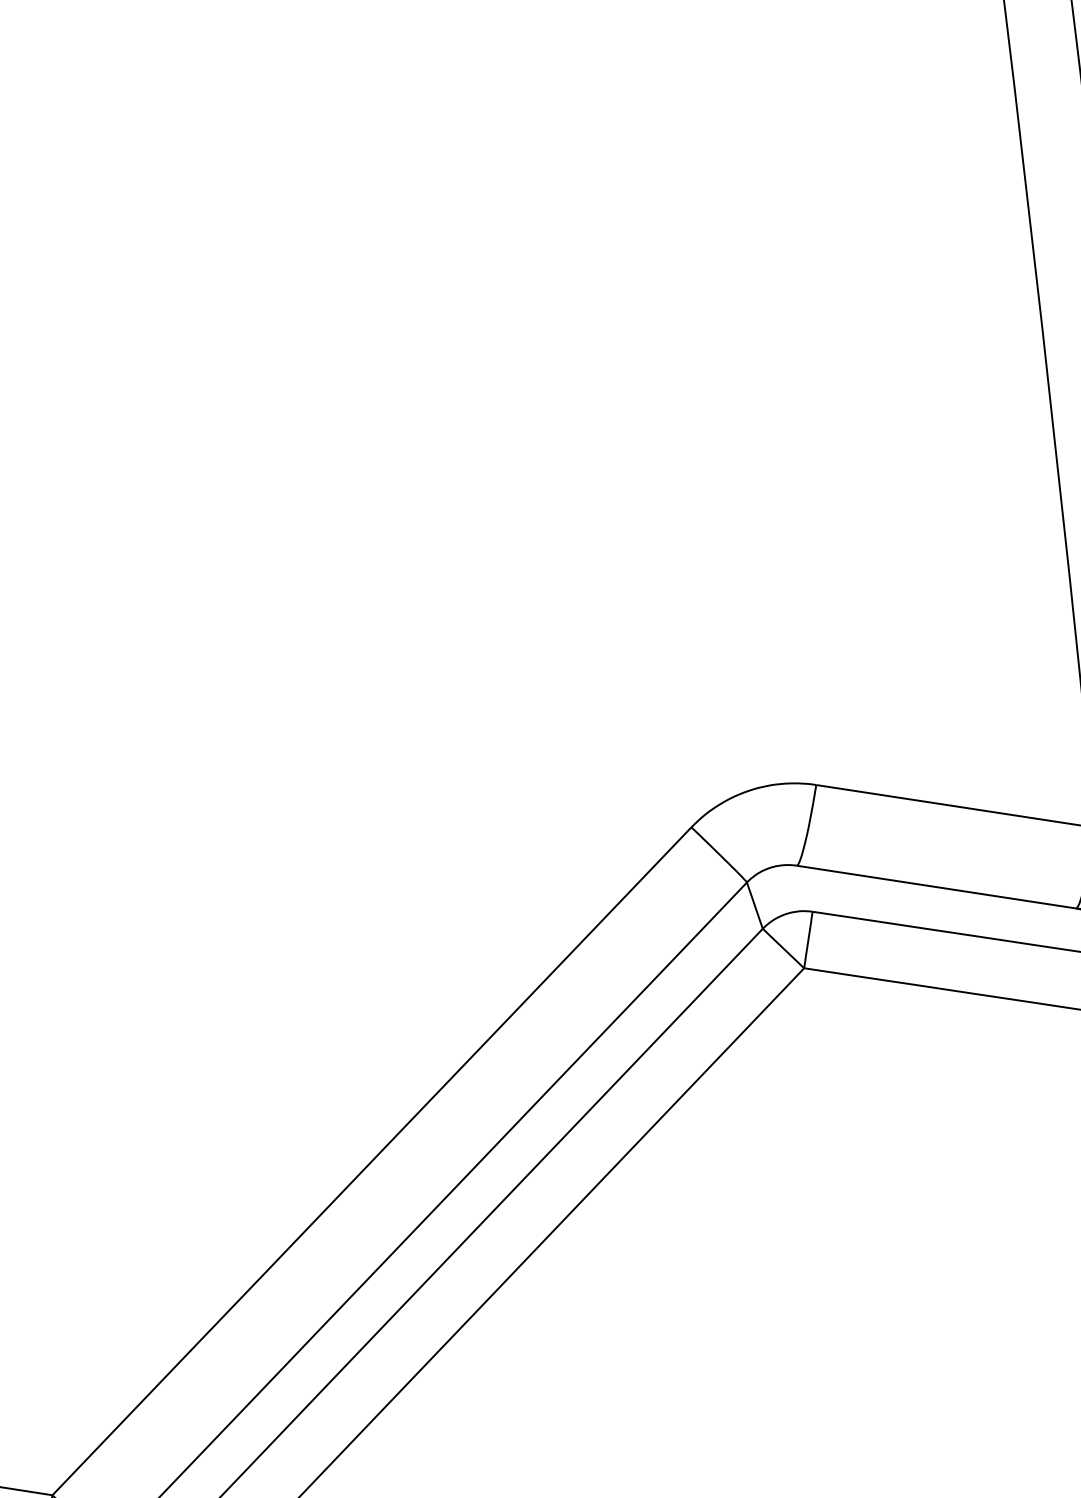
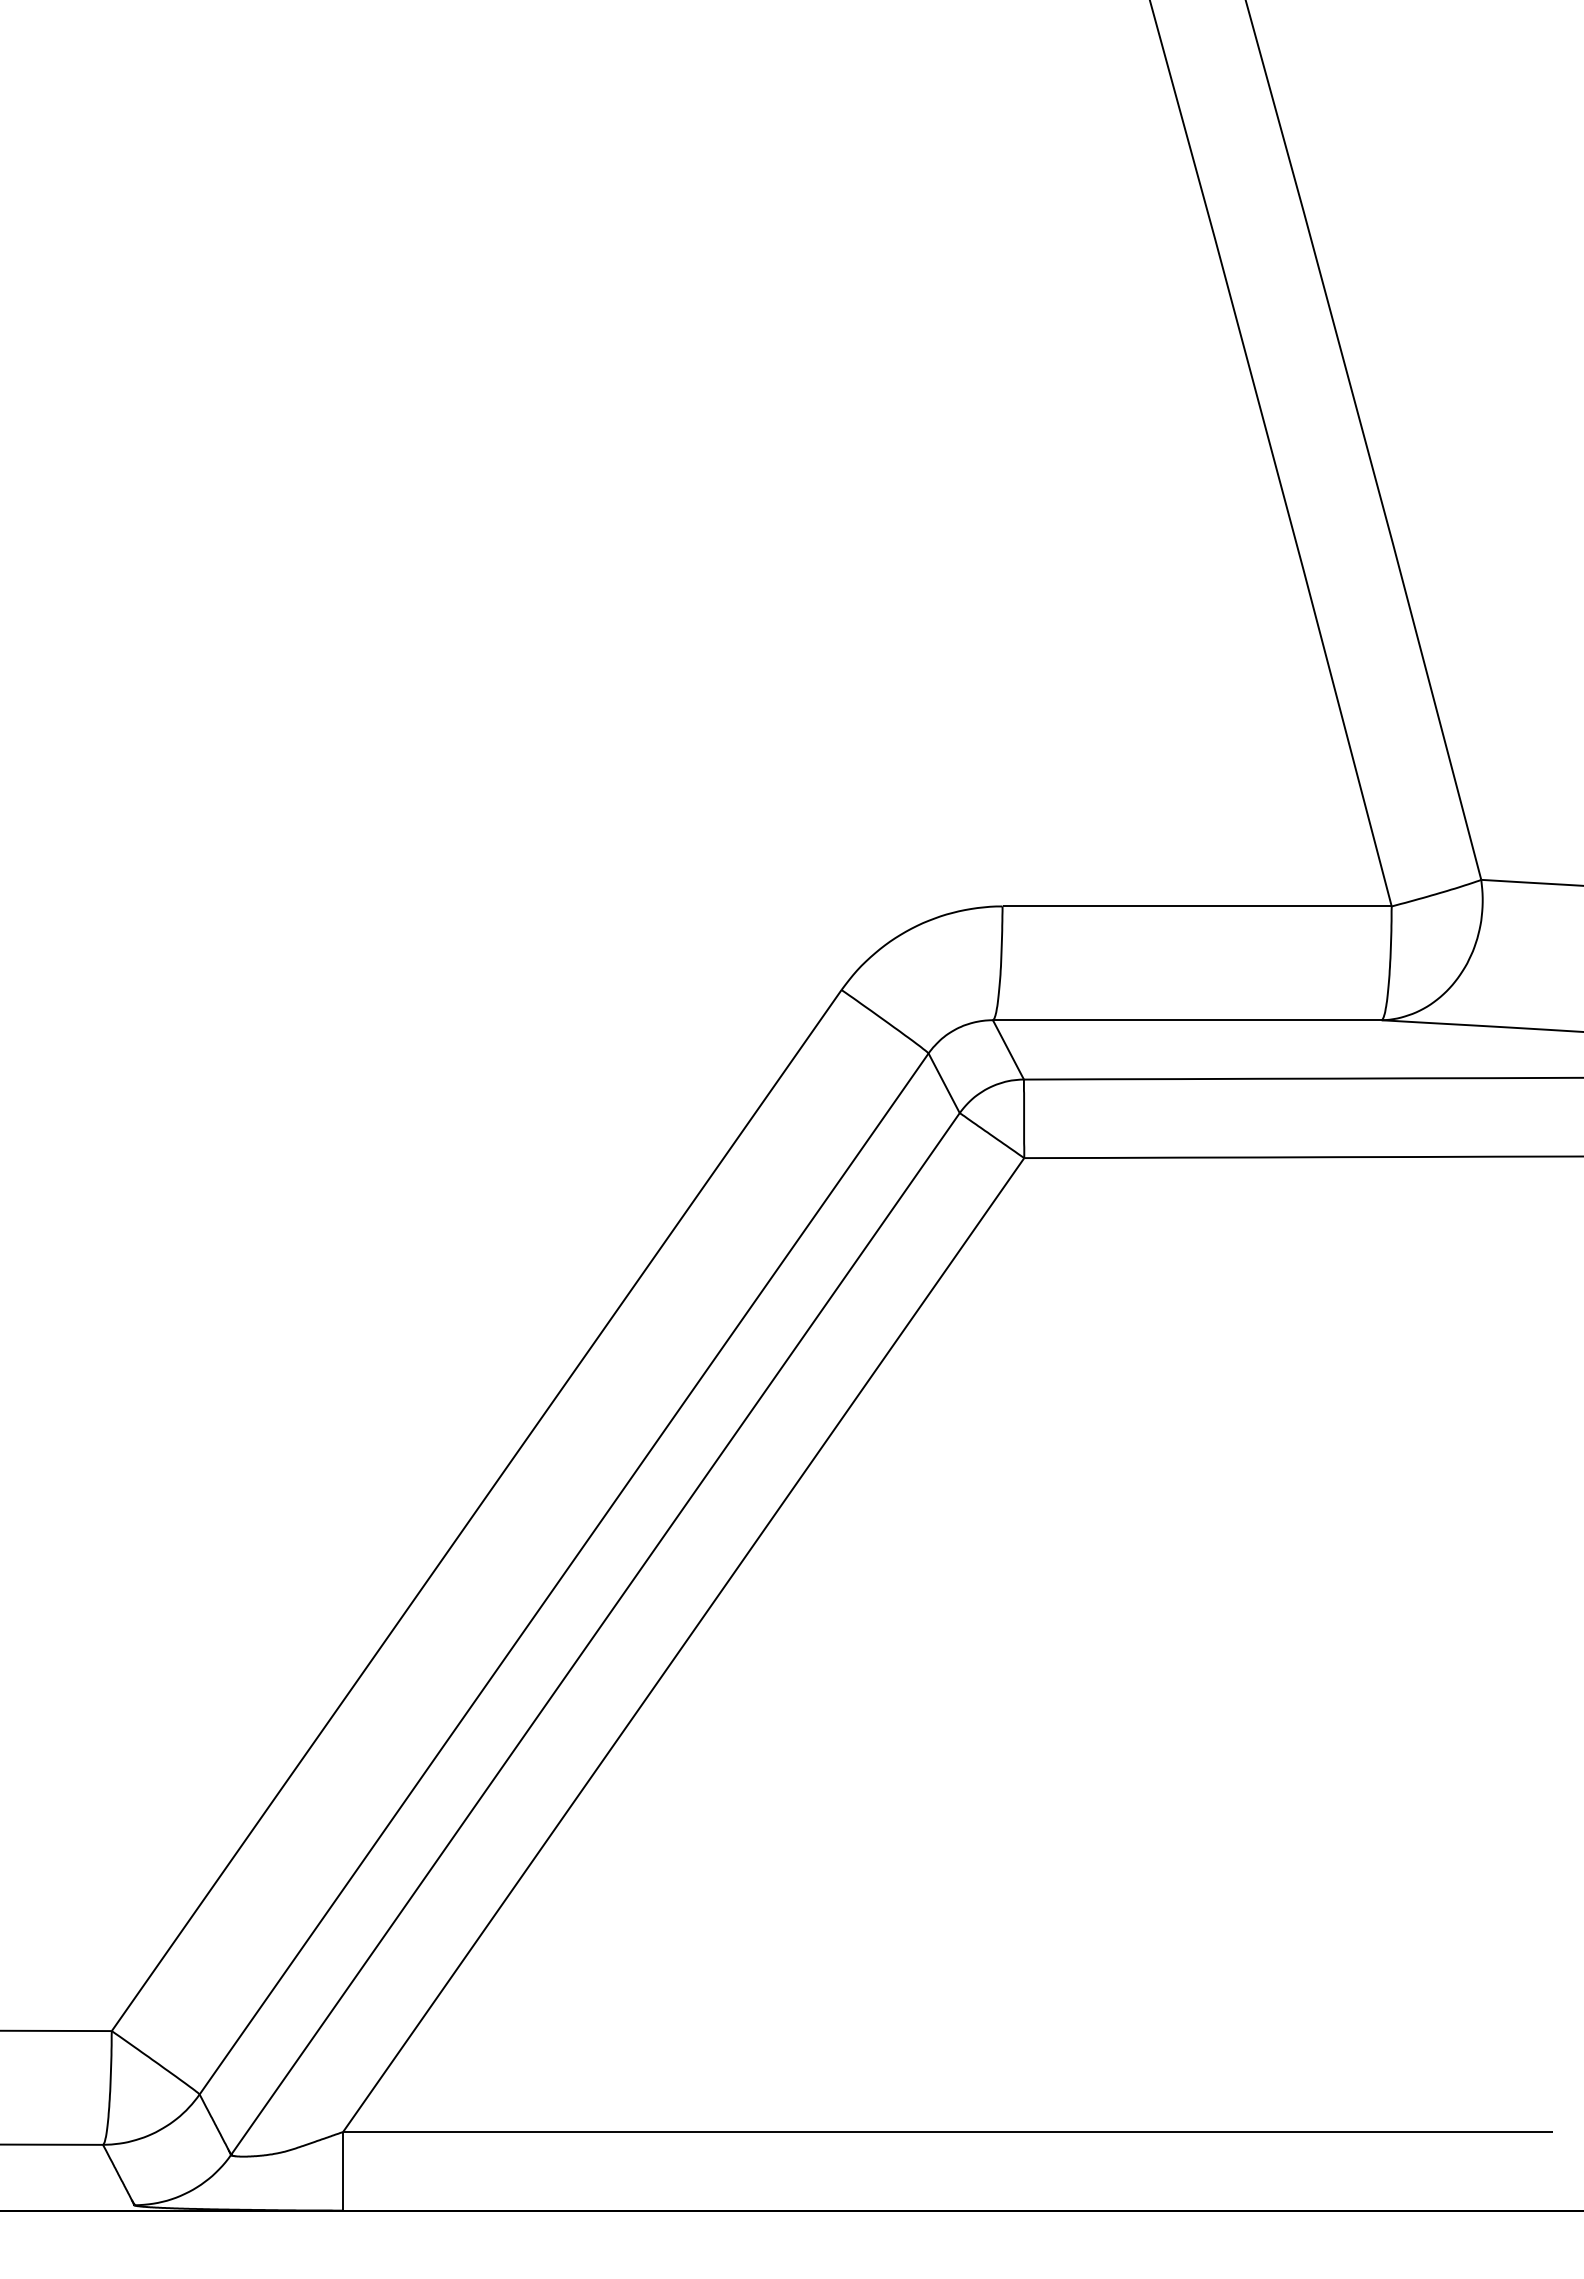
line: (804, 888) -> (1007, 1049), added

